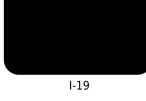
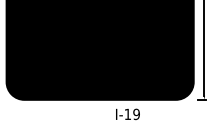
text: (79, 85) -> (127, 114), moved

